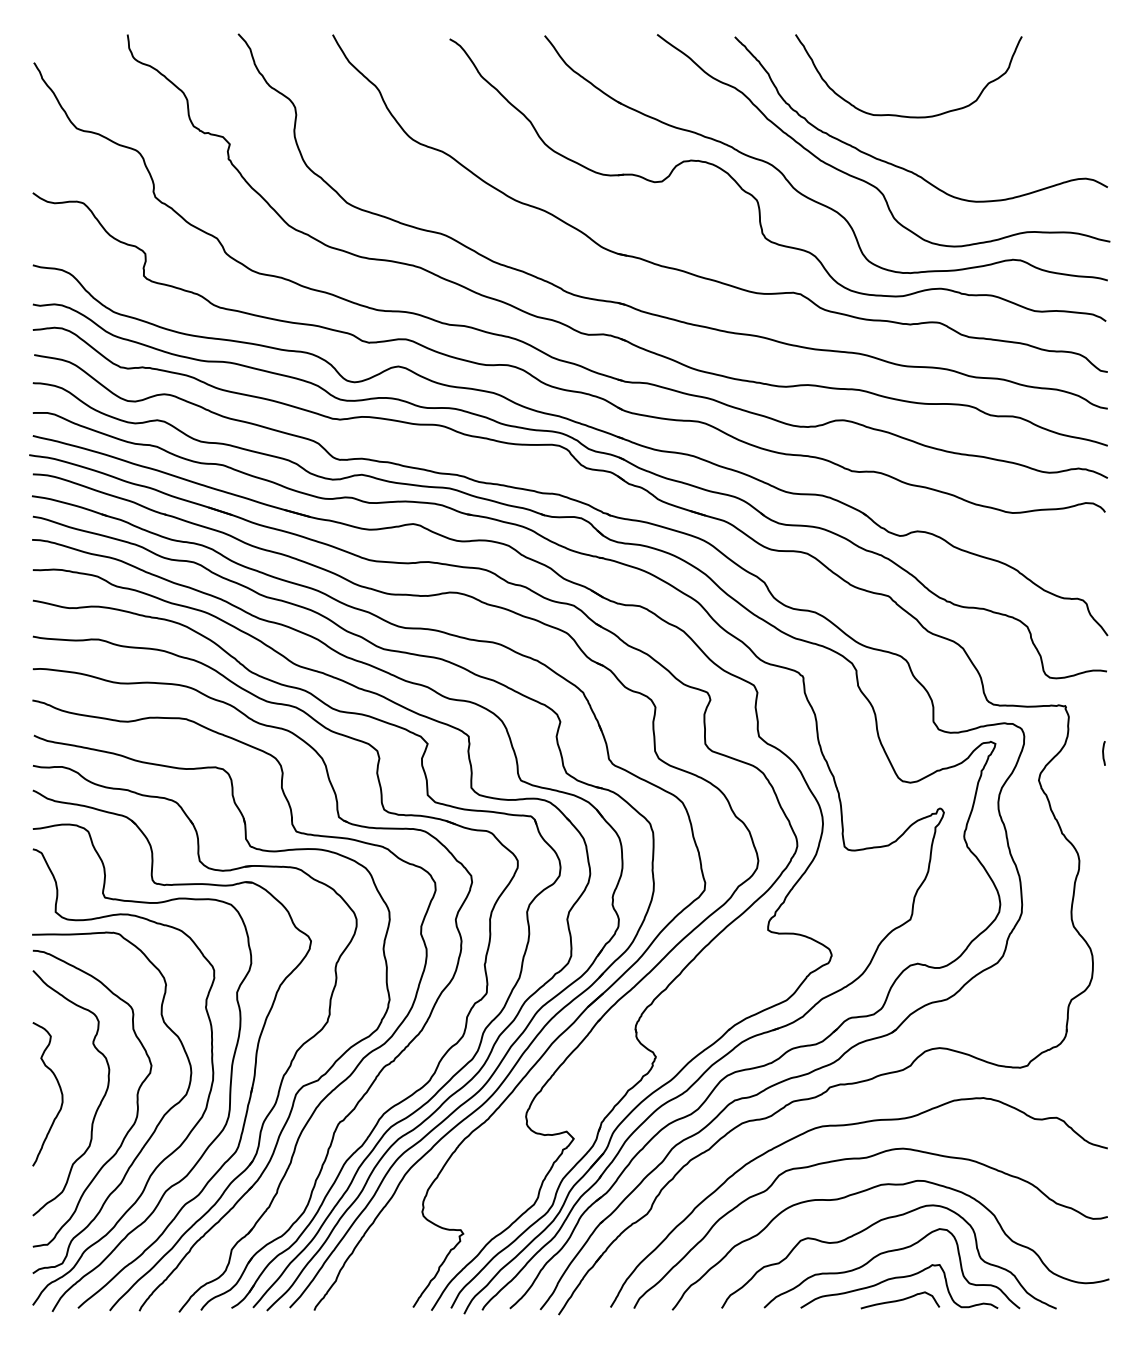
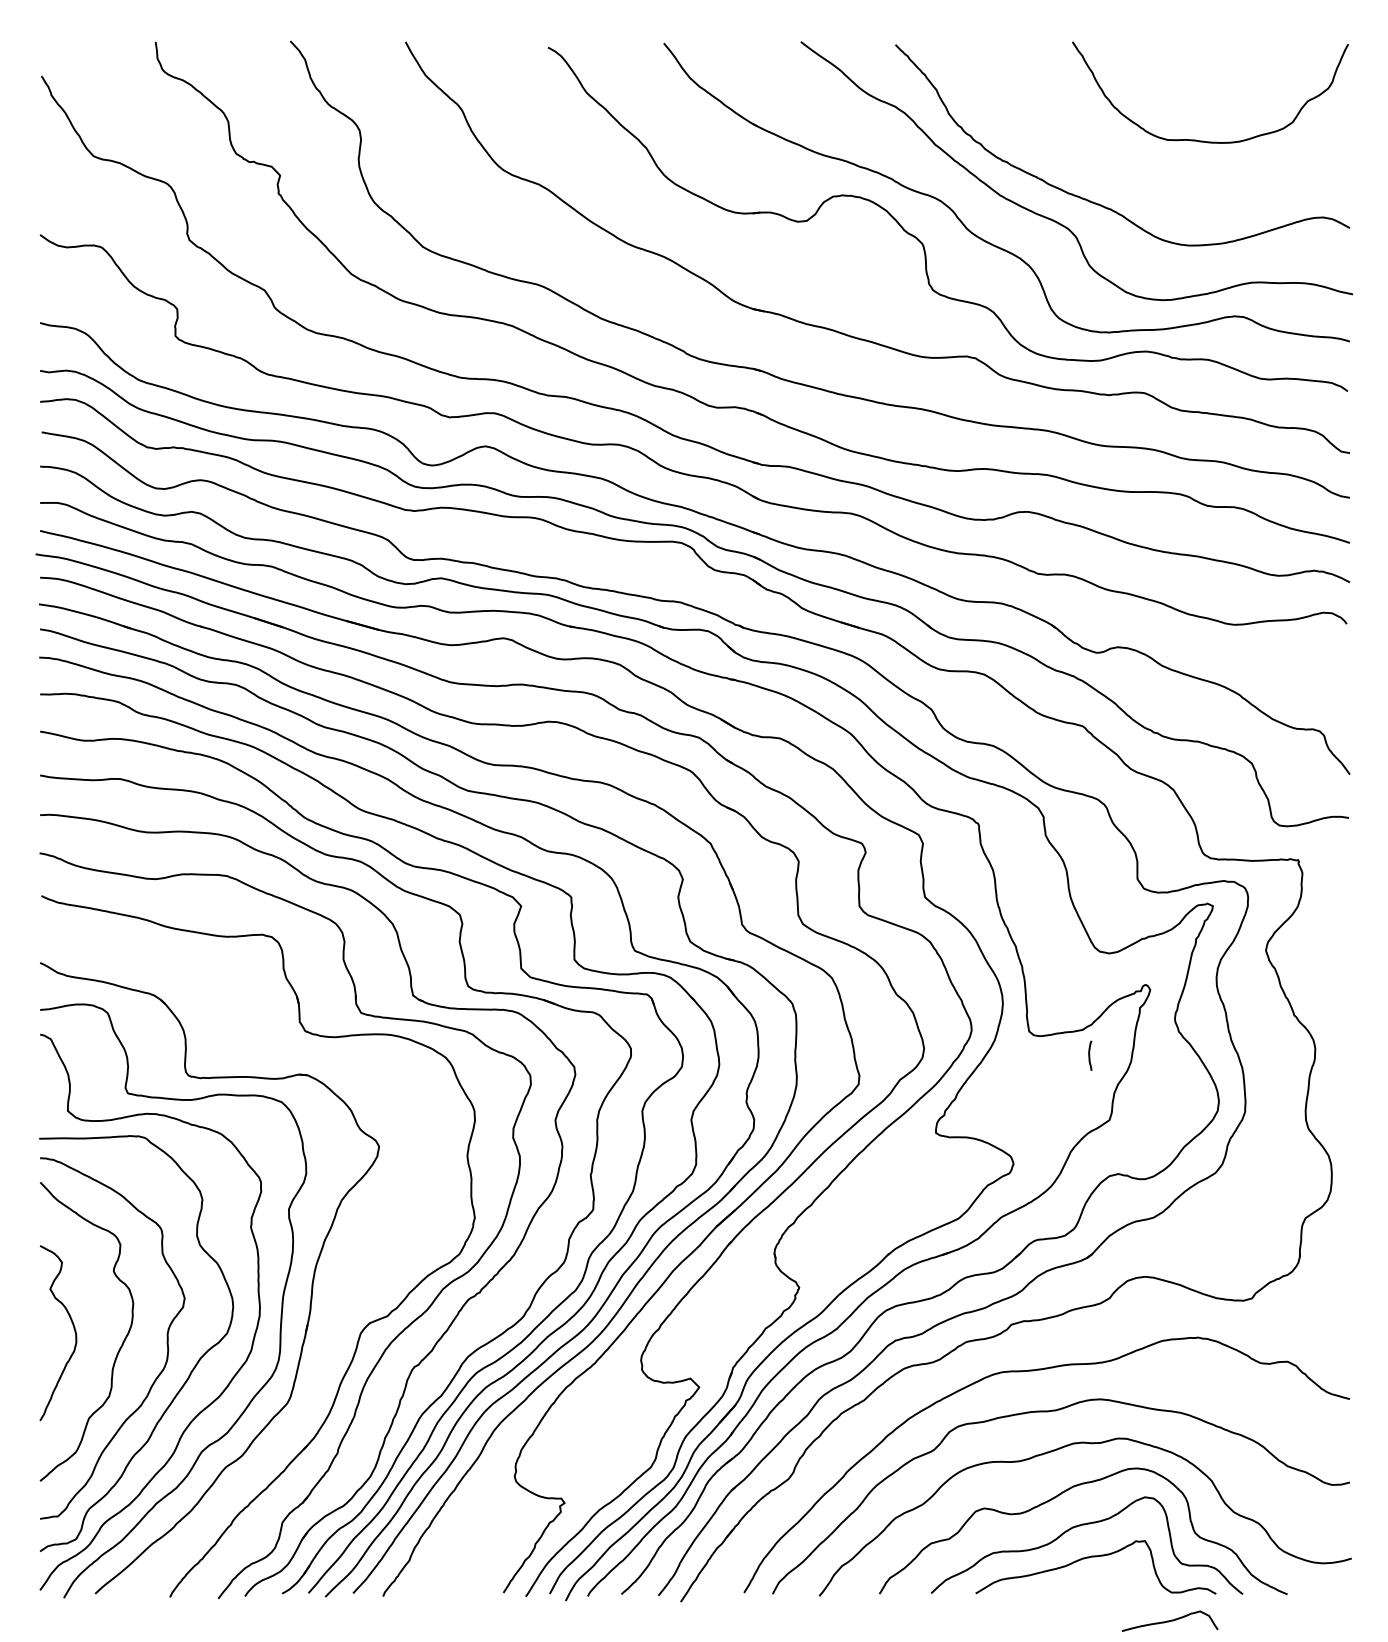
curve: (903, 115) -> (1203, 140), moved
curve: (1104, 753) -> (1090, 1055), moved
part: (281, 1078) -> (343, 1313), removed
curve: (899, 1299) -> (1169, 1620), moved

